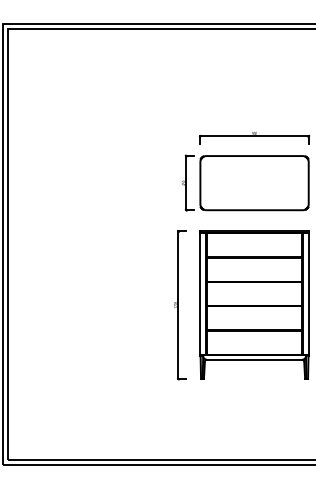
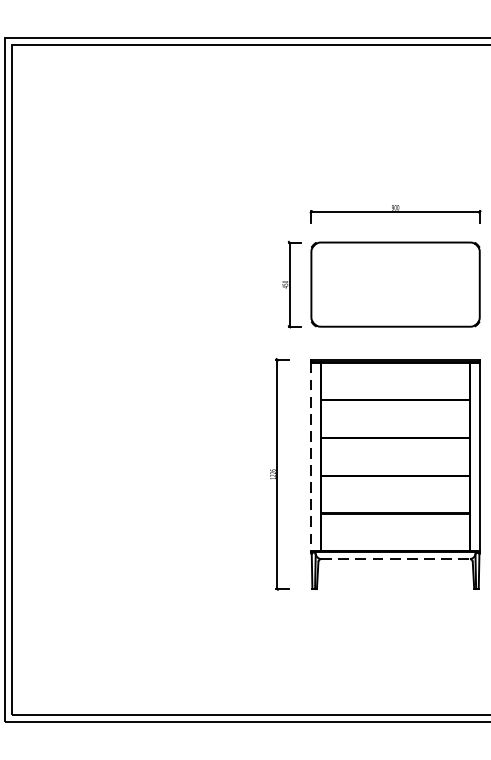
line: (200, 293) -> (311, 456), solid -> dashed
line: (254, 359) -> (395, 558), solid -> dashed

